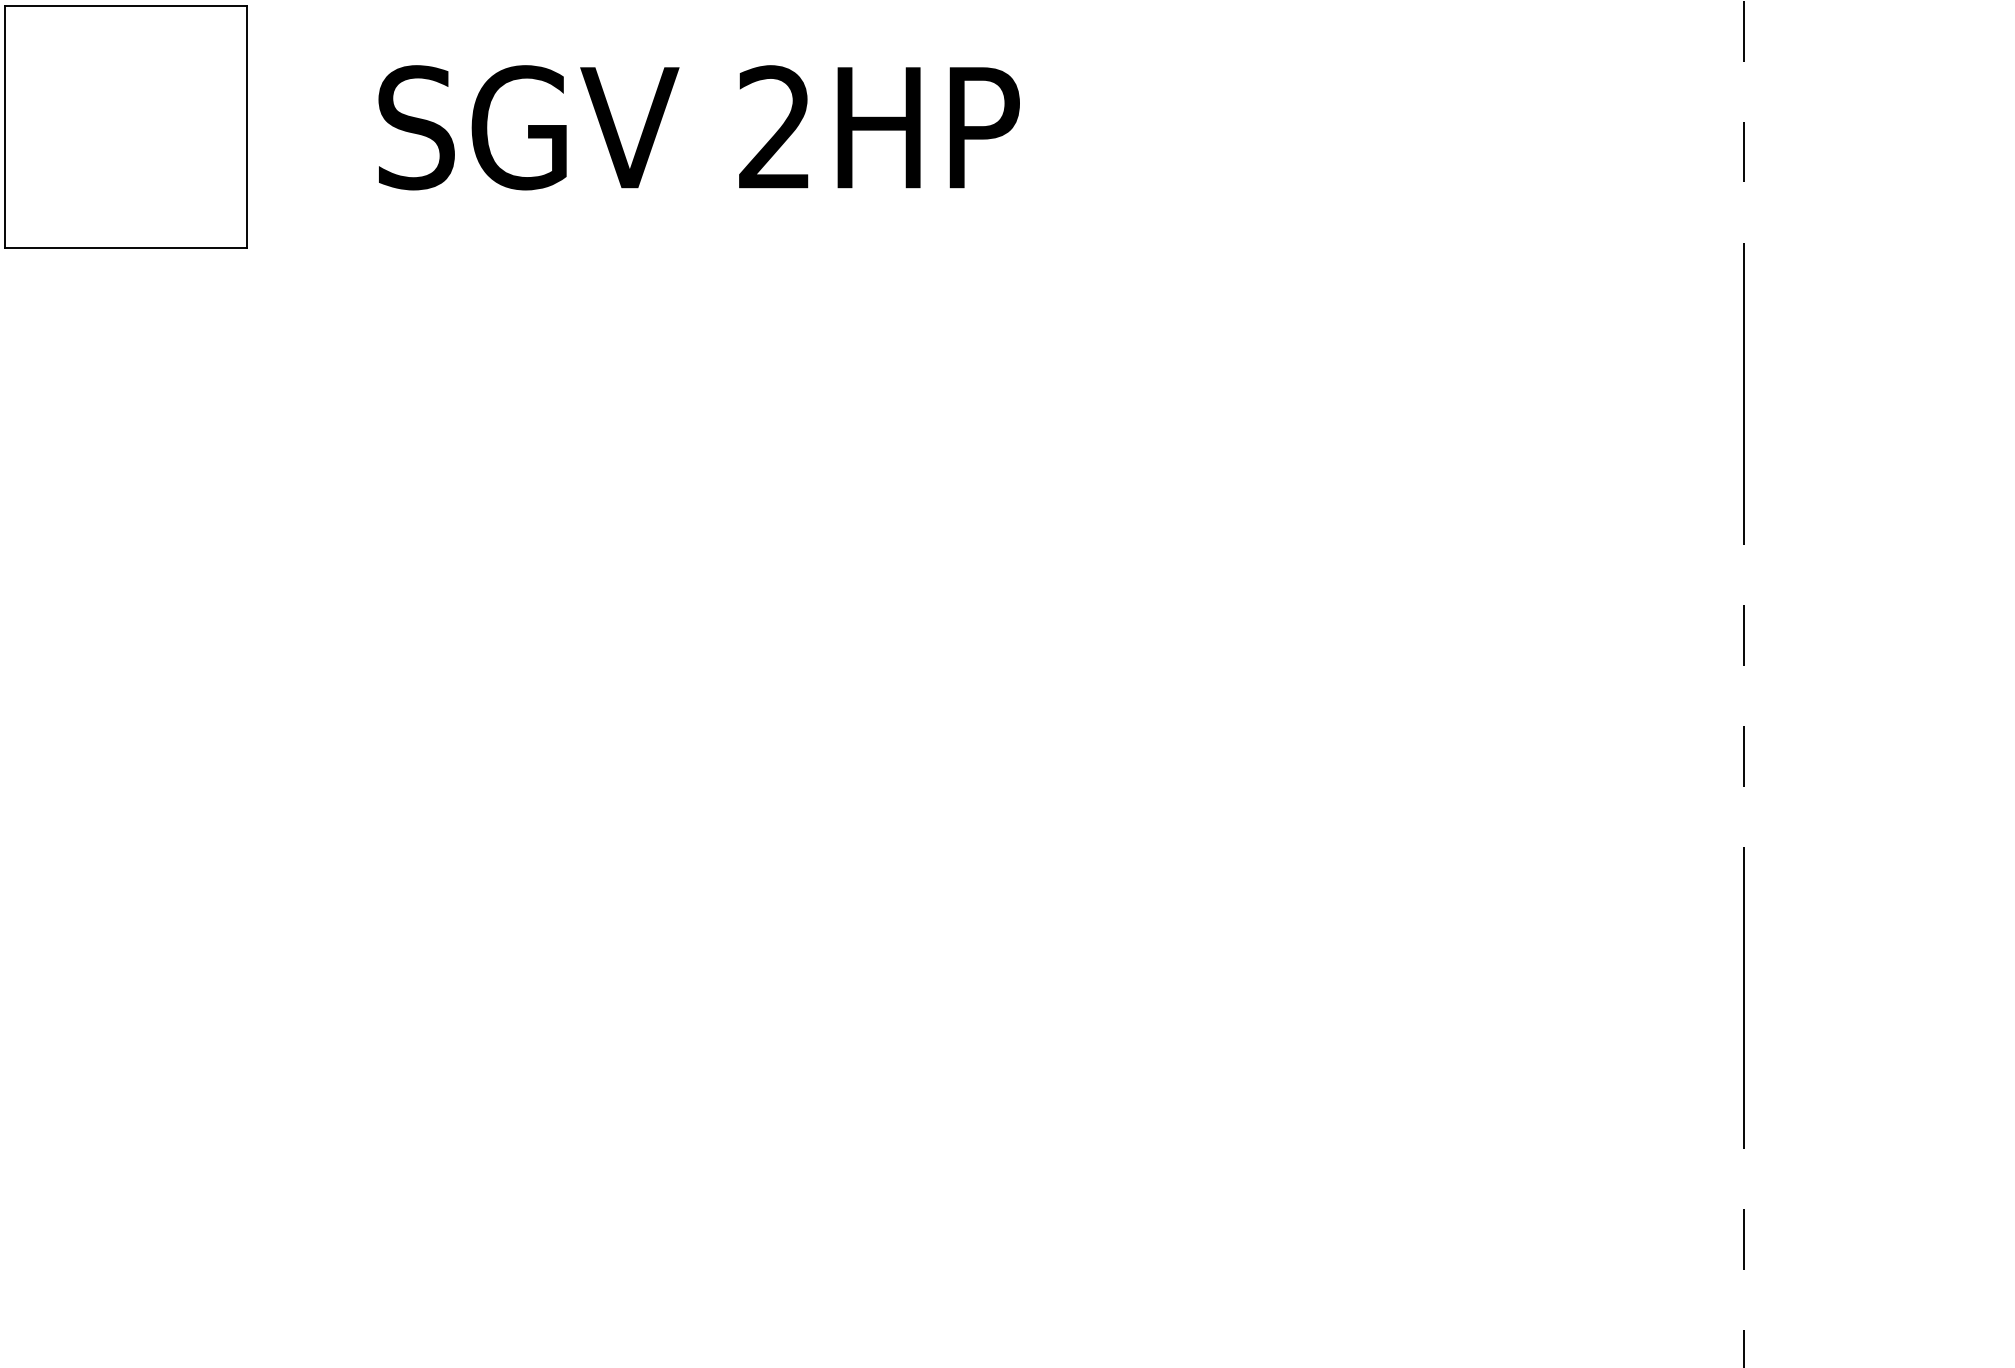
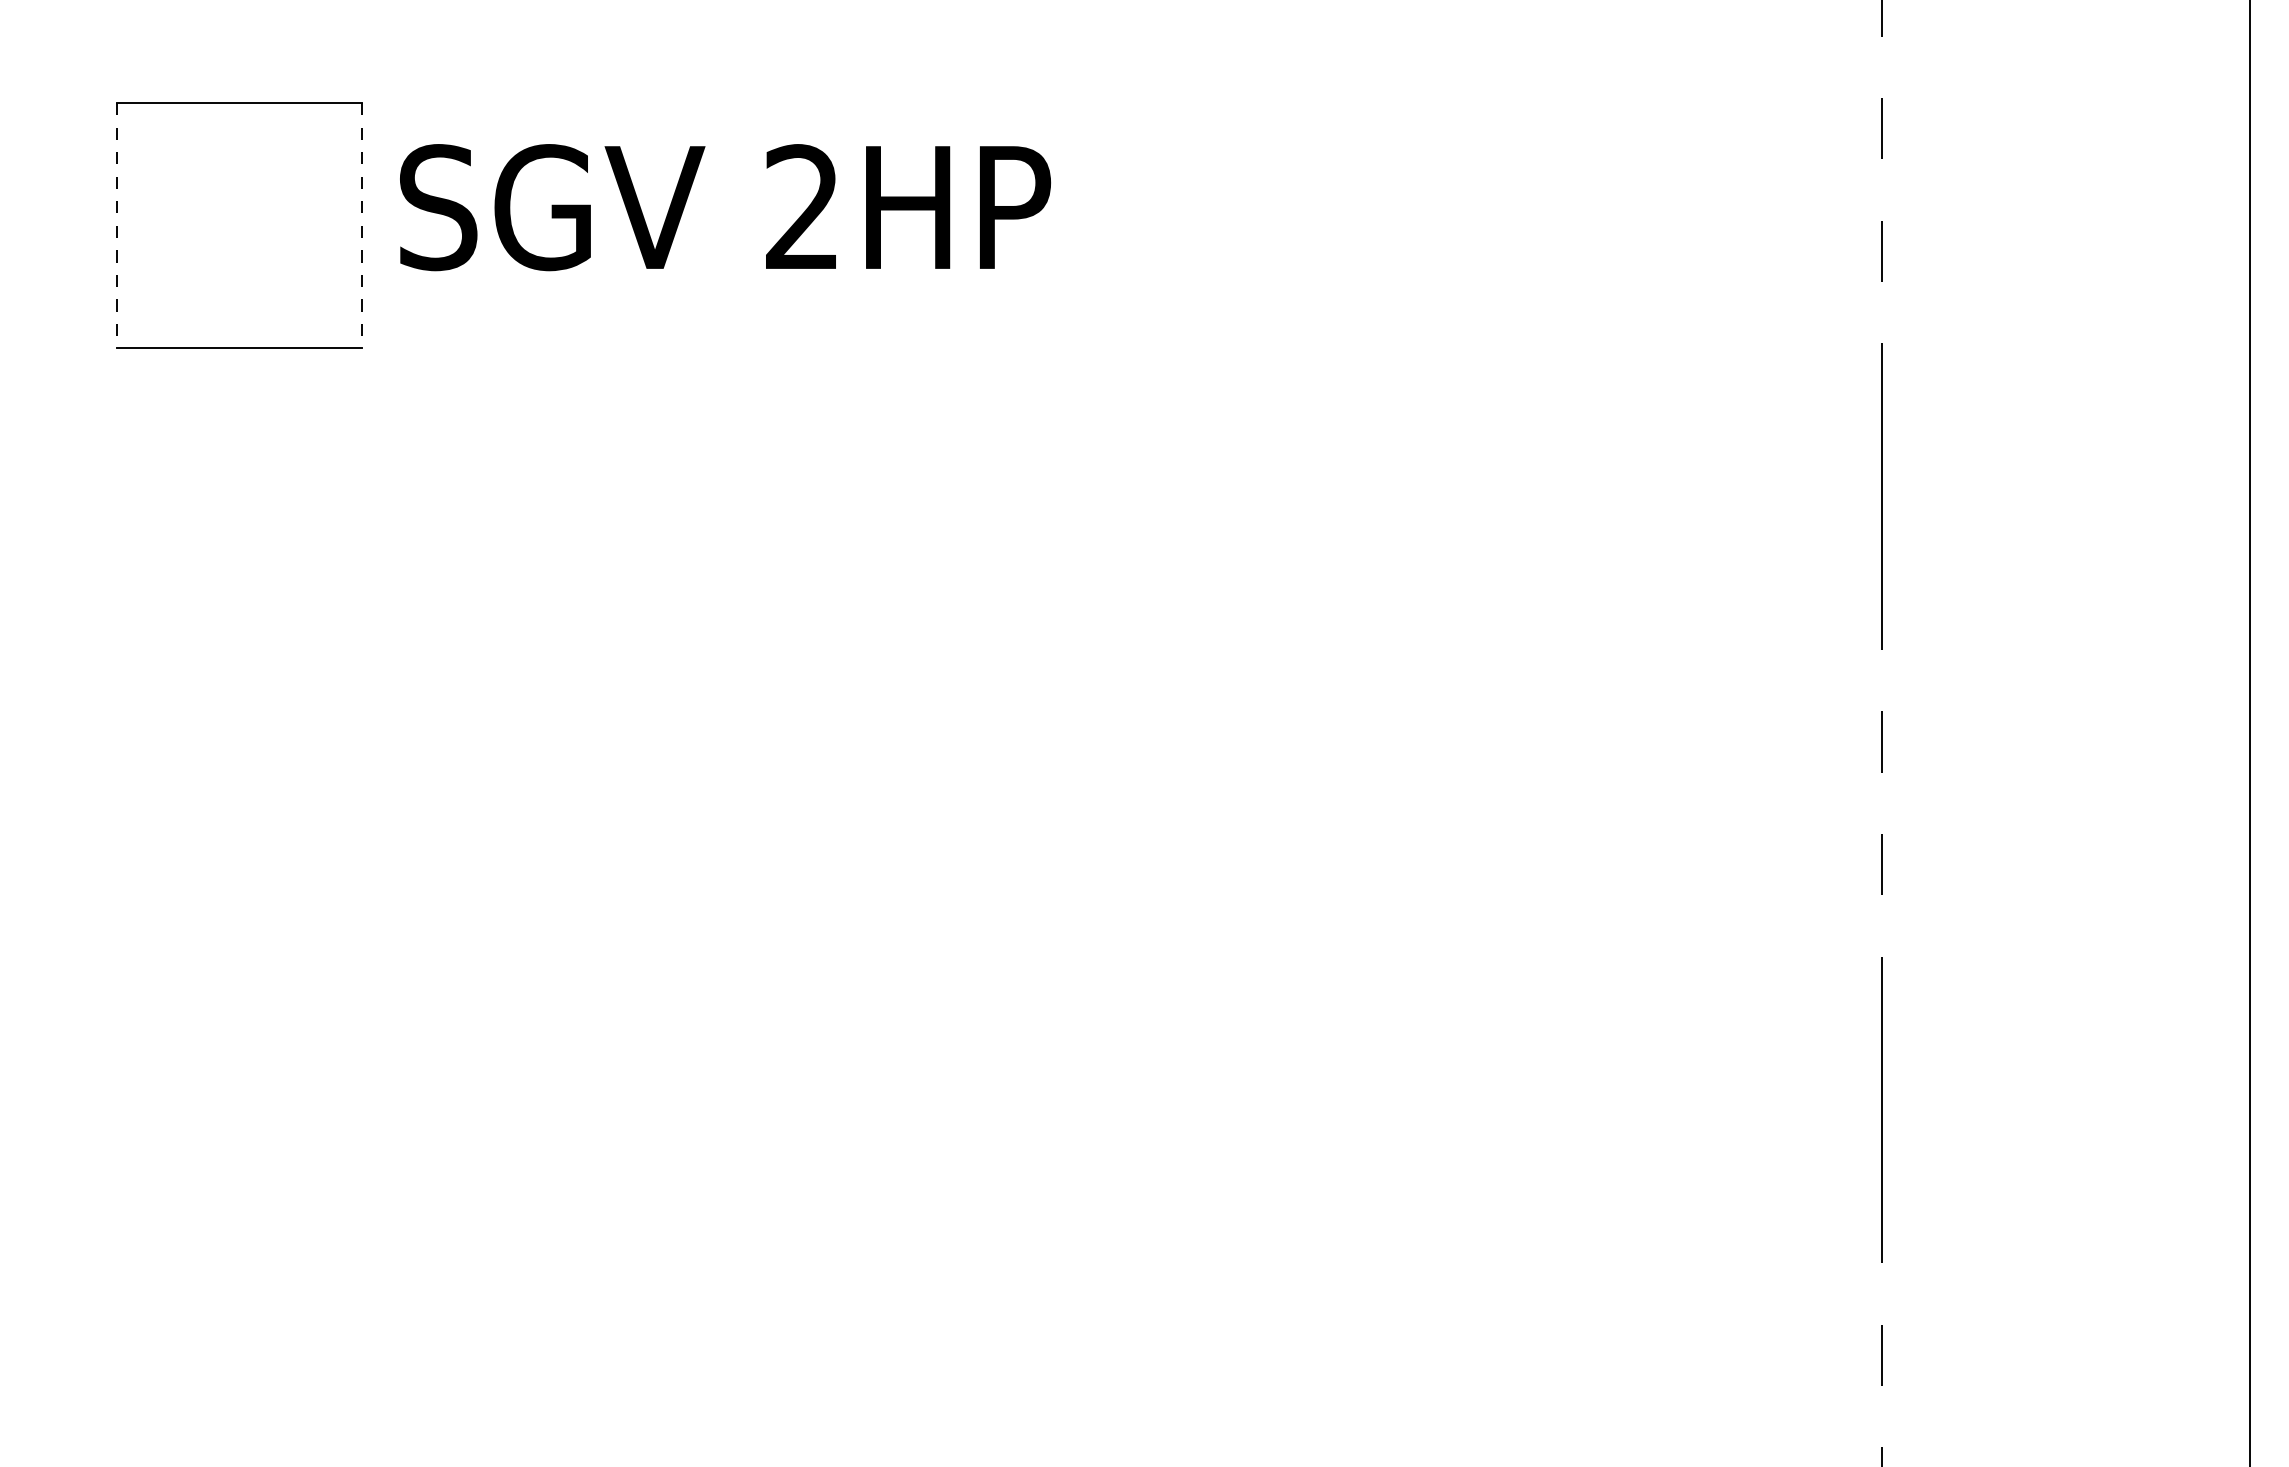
line: (5, 126) -> (117, 225), solid -> dashed
line: (247, 126) -> (362, 225), solid -> dashed
text: (699, 127) -> (725, 207), moved

